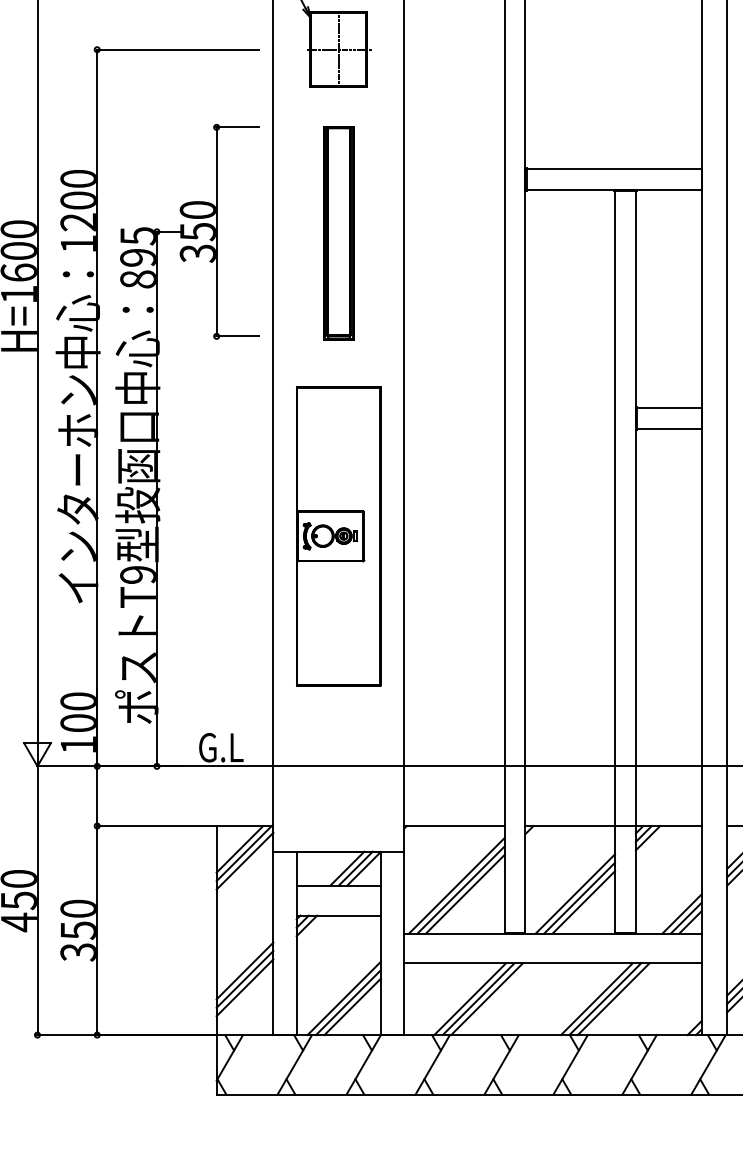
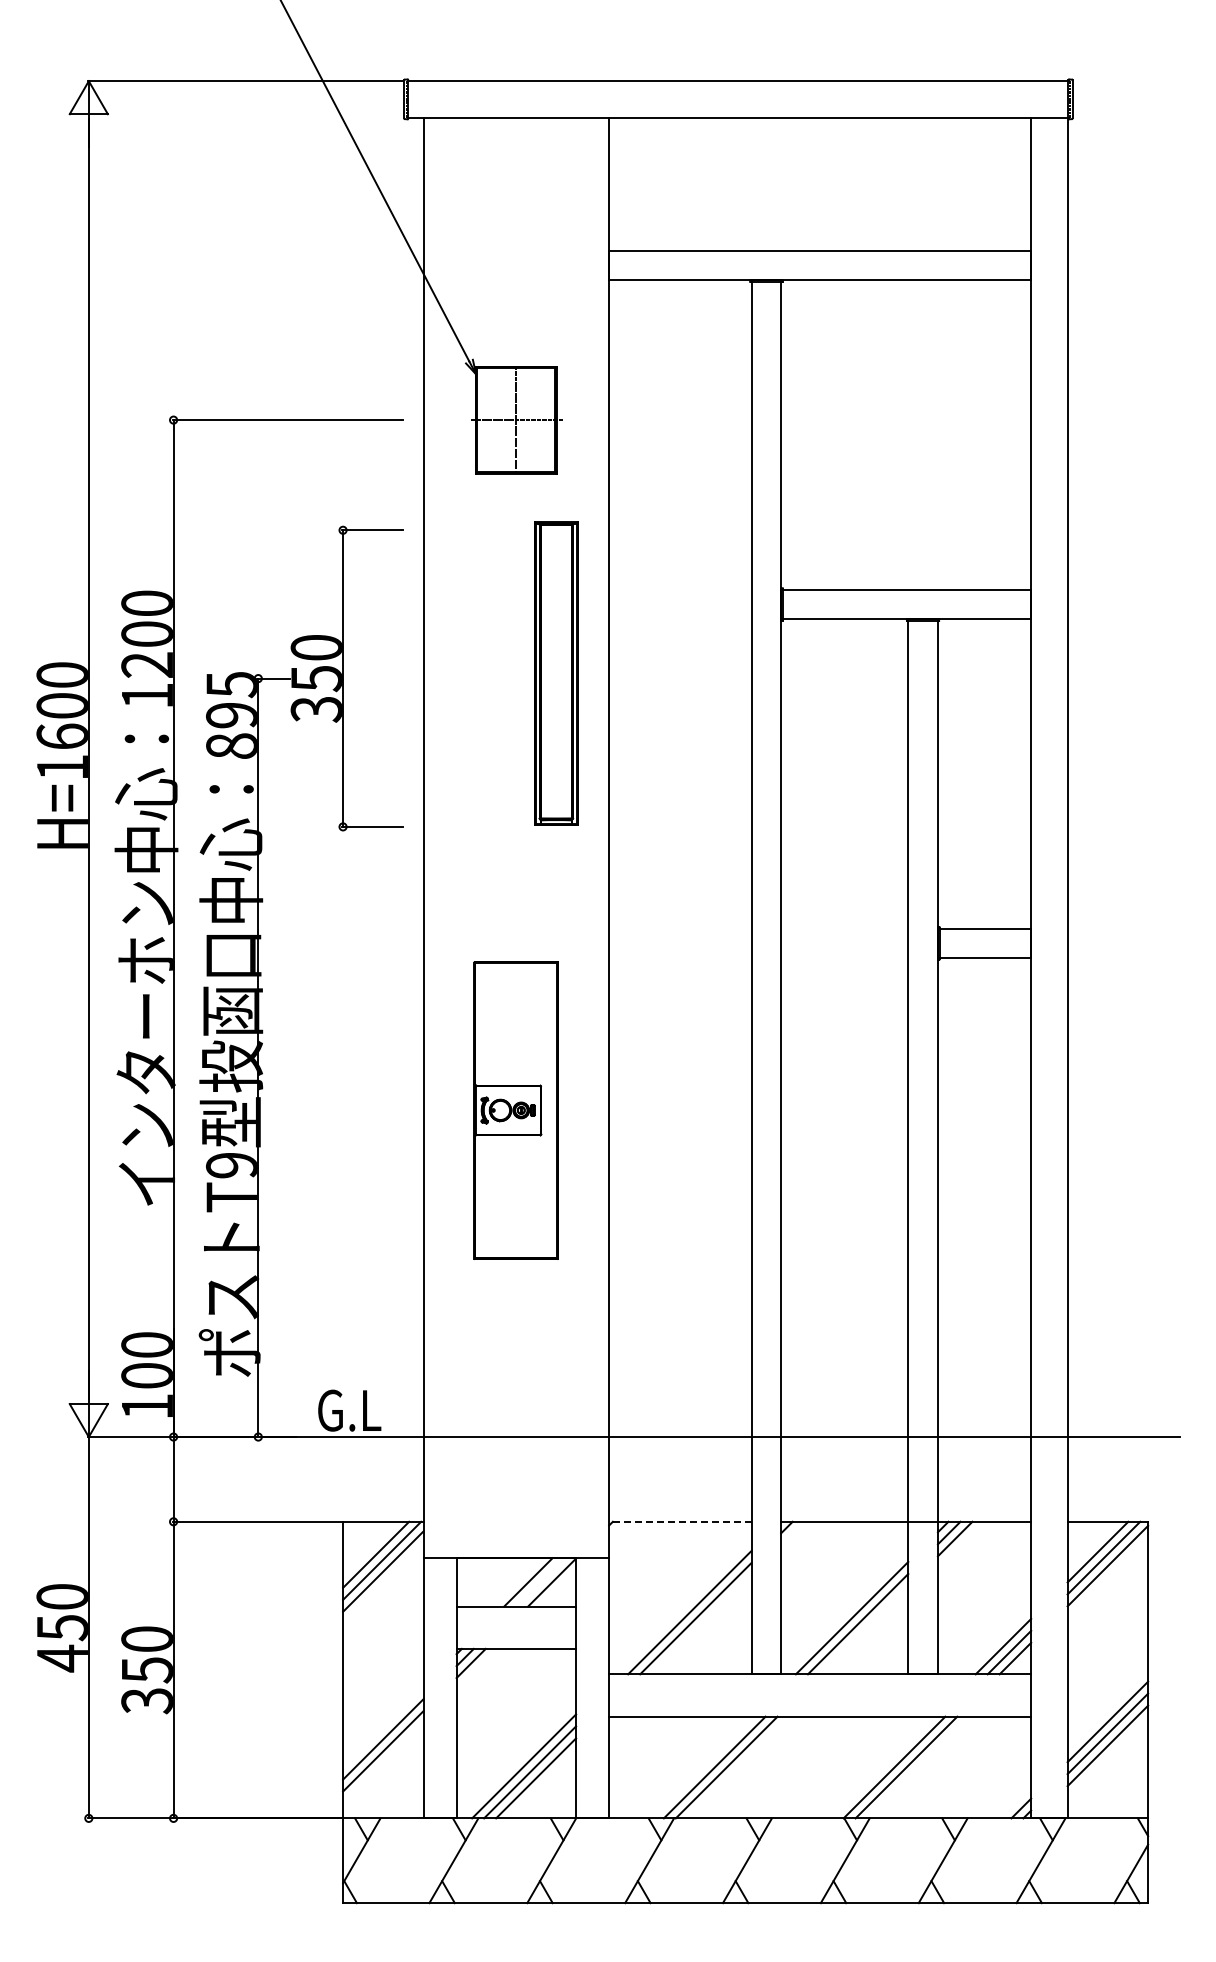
part: (338, 233) -> (556, 673), moved
part: (338, 536) -> (515, 1110), size x0.7
line: (453, 825) -> (679, 1521), solid -> dashed
line: (355, 868) -> (540, 1582), removed
line: (456, 885) -> (683, 1606), removed
line: (583, 901) -> (863, 1629), removed
line: (245, 971) -> (383, 1727), removed
line: (469, 999) -> (702, 1767), removed
line: (596, 999) -> (882, 1767), removed

